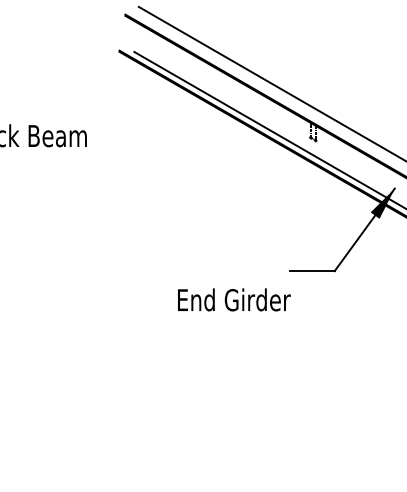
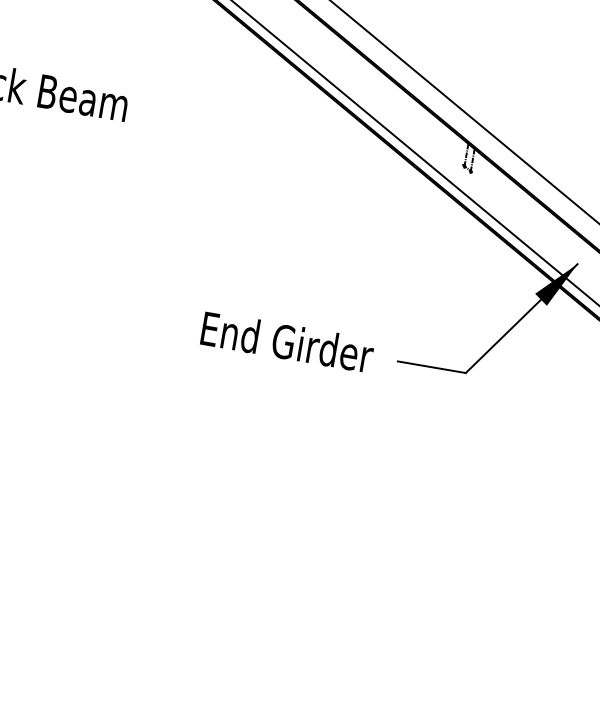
text: (234, 299) -> (287, 341), moved

